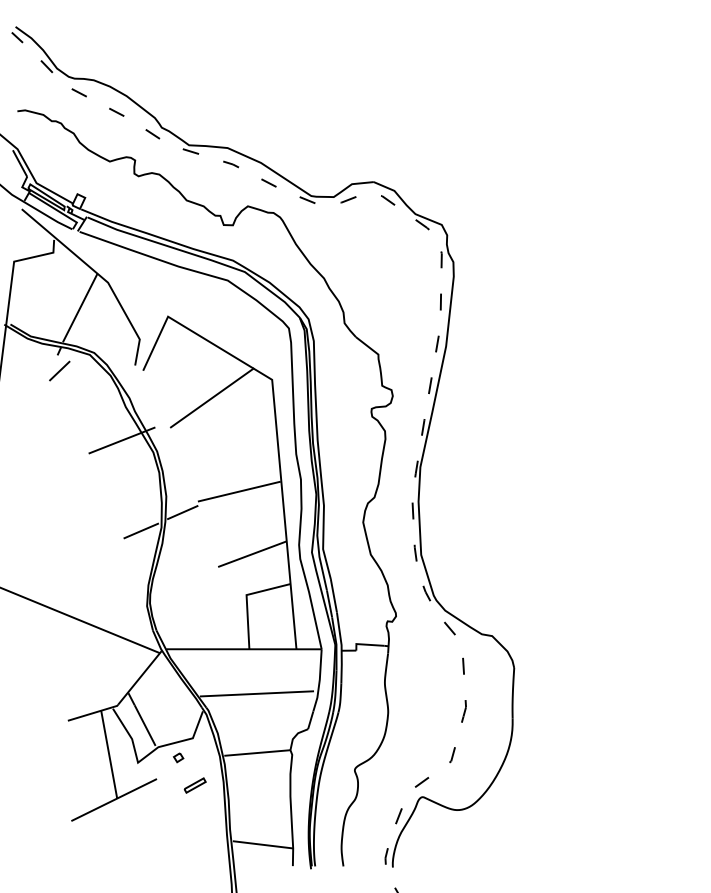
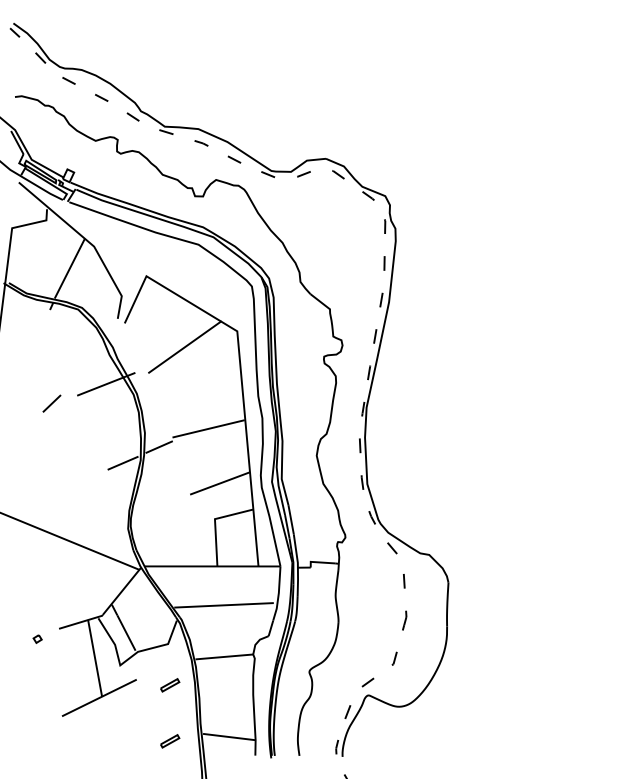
line: (59, 370) -> (51, 403), moved
part: (178, 757) -> (37, 638), moved
part: (195, 849) -> (170, 741), added

